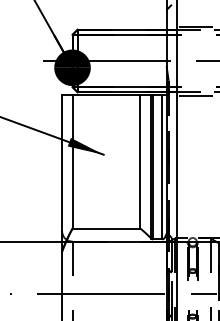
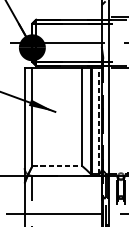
line: (162, 166) -> (98, 120), solid -> dashed
line: (106, 228) -> (57, 166), solid -> dashed

